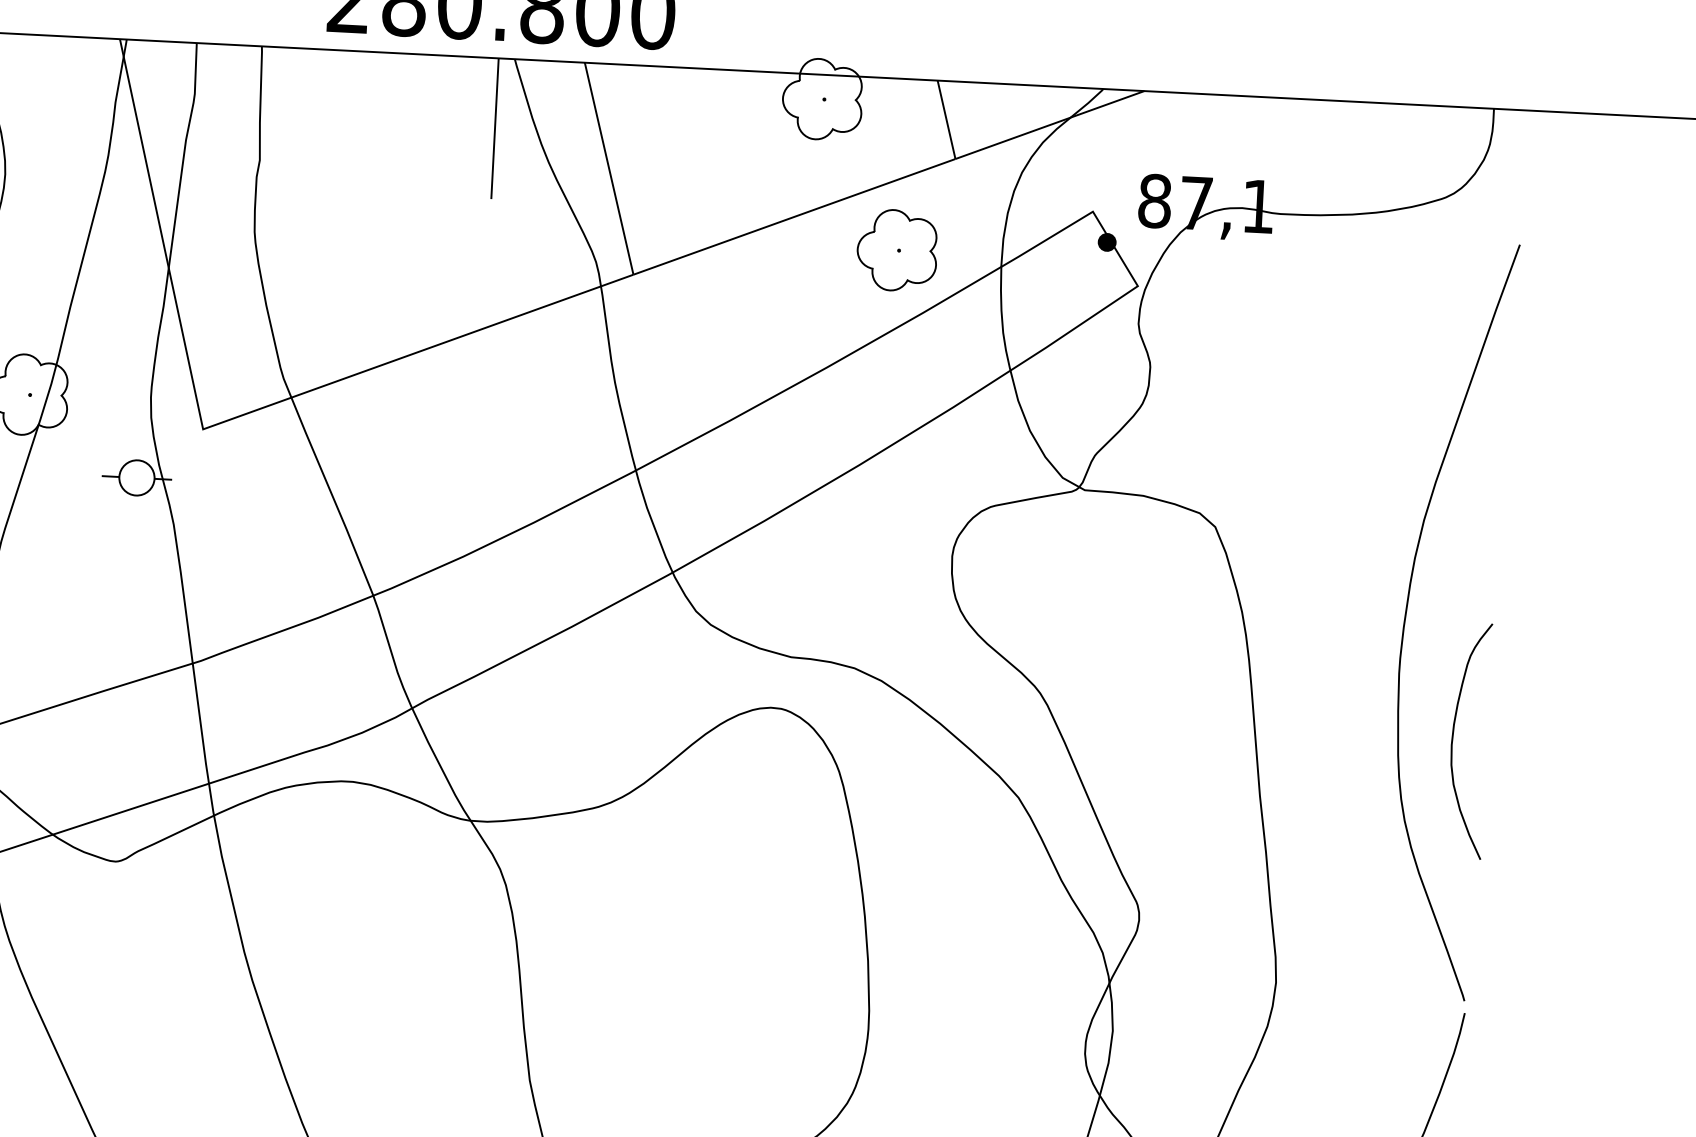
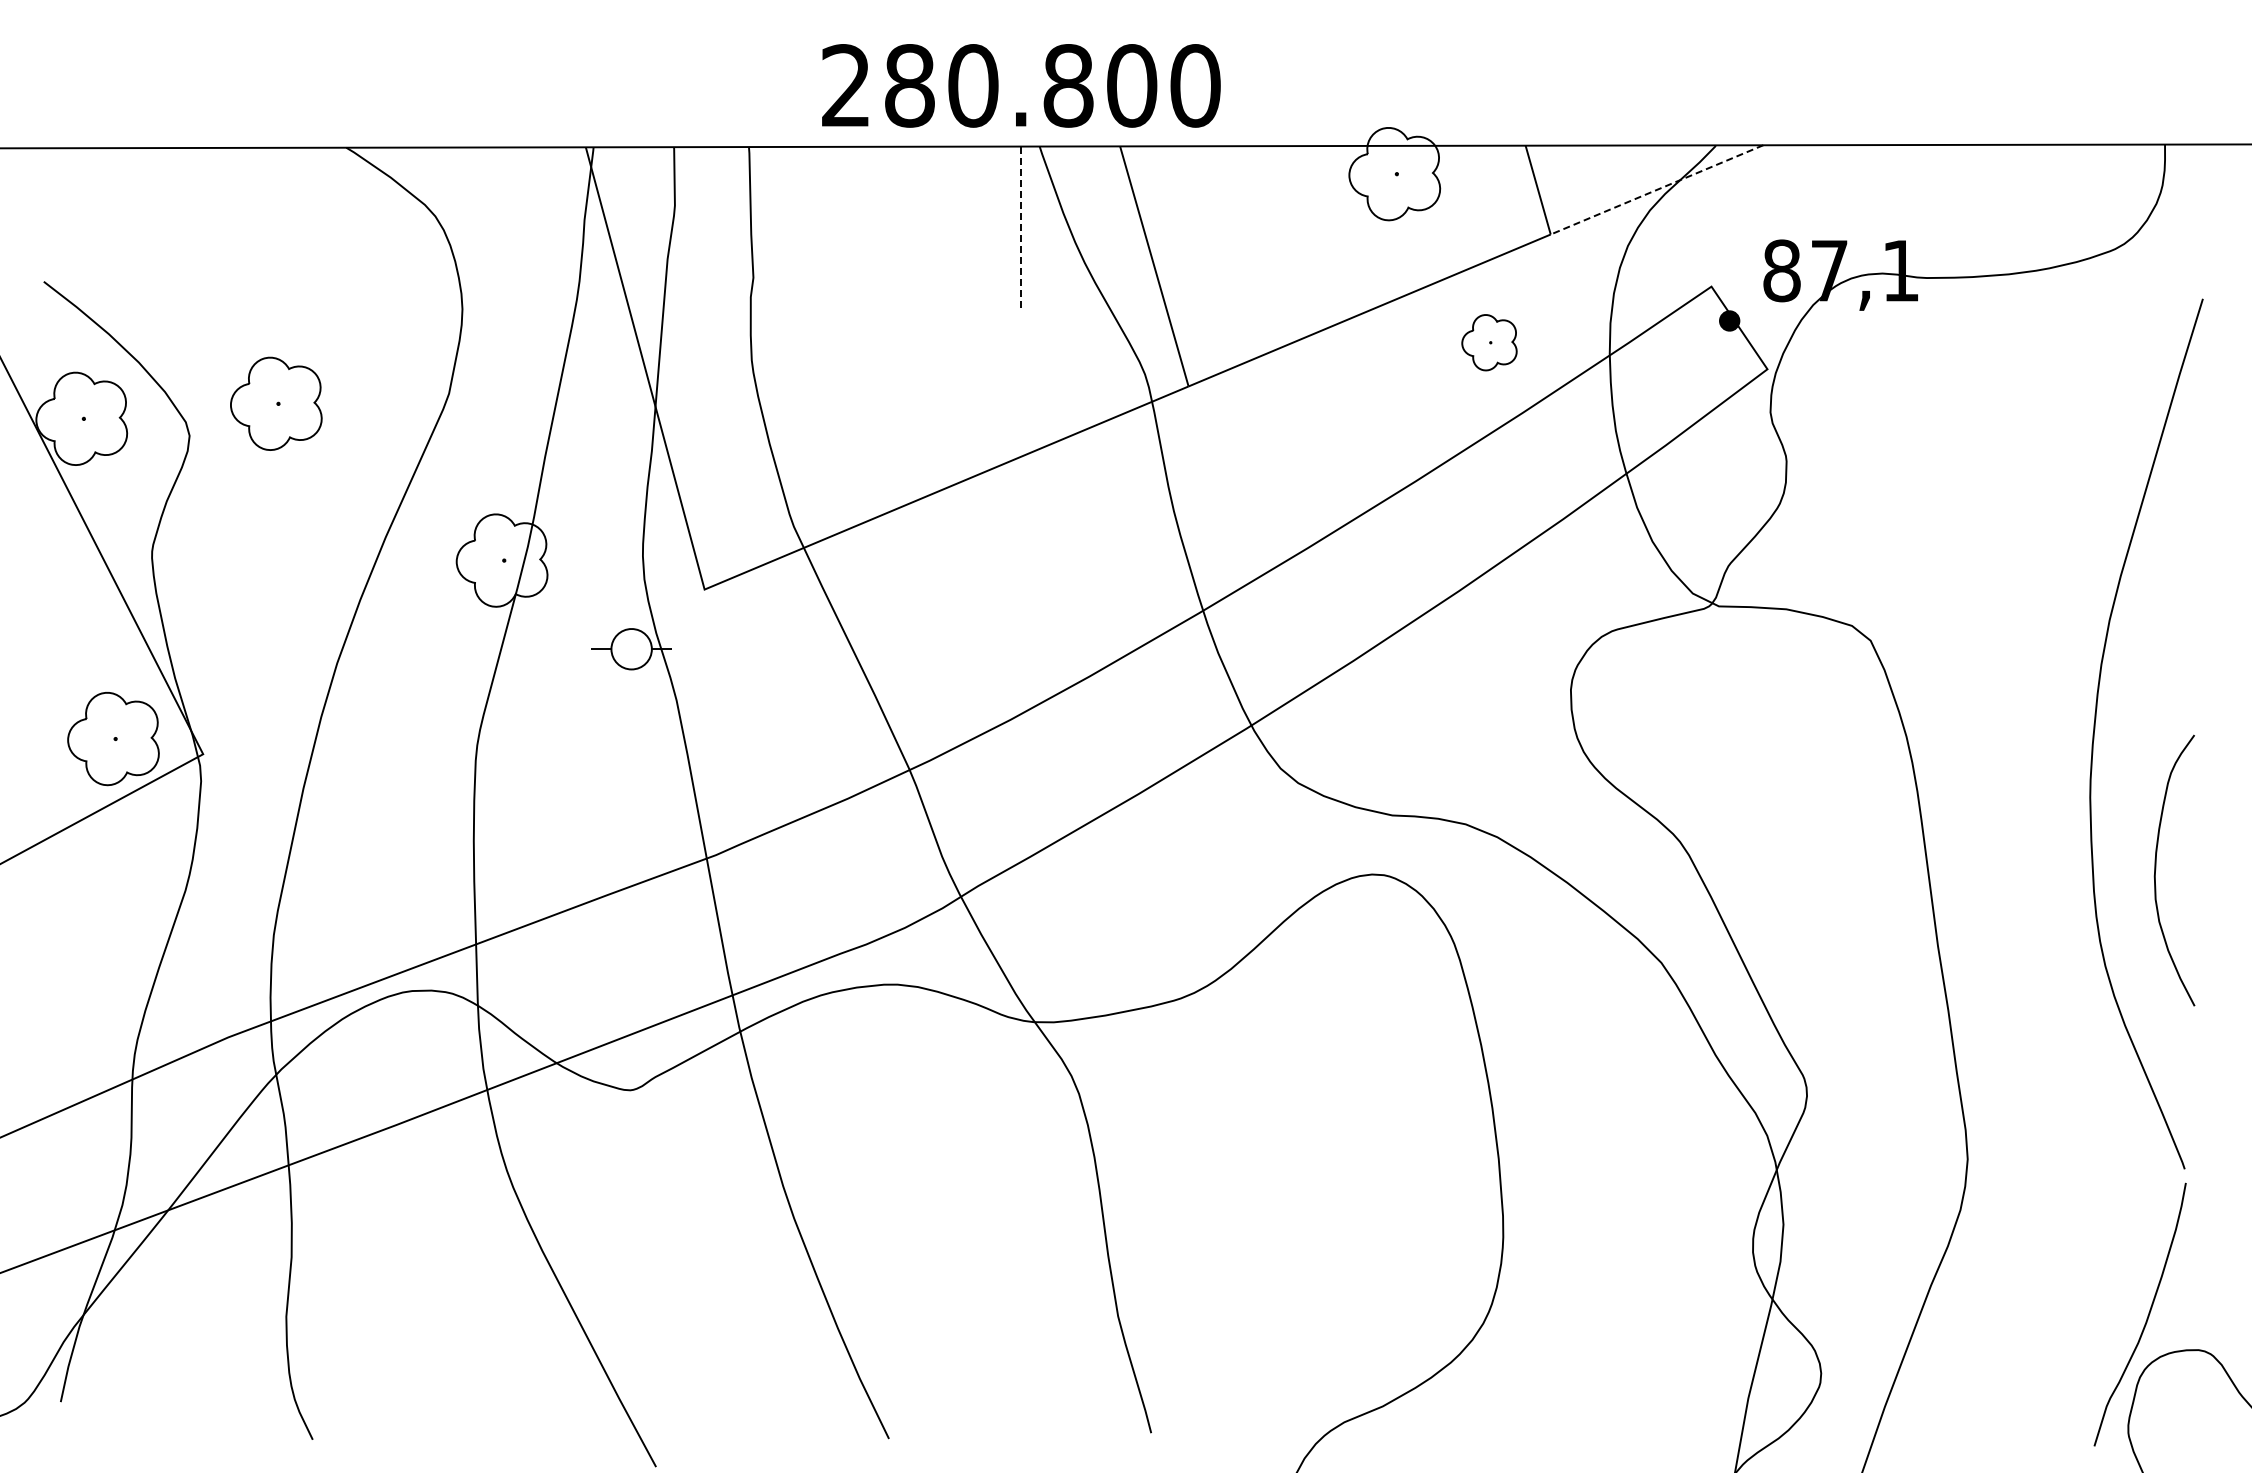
line: (1049, 125) -> (1656, 190), solid -> dashed
line: (495, 128) -> (1021, 227), solid -> dashed
part: (897, 250) -> (1489, 342), size x0.6

